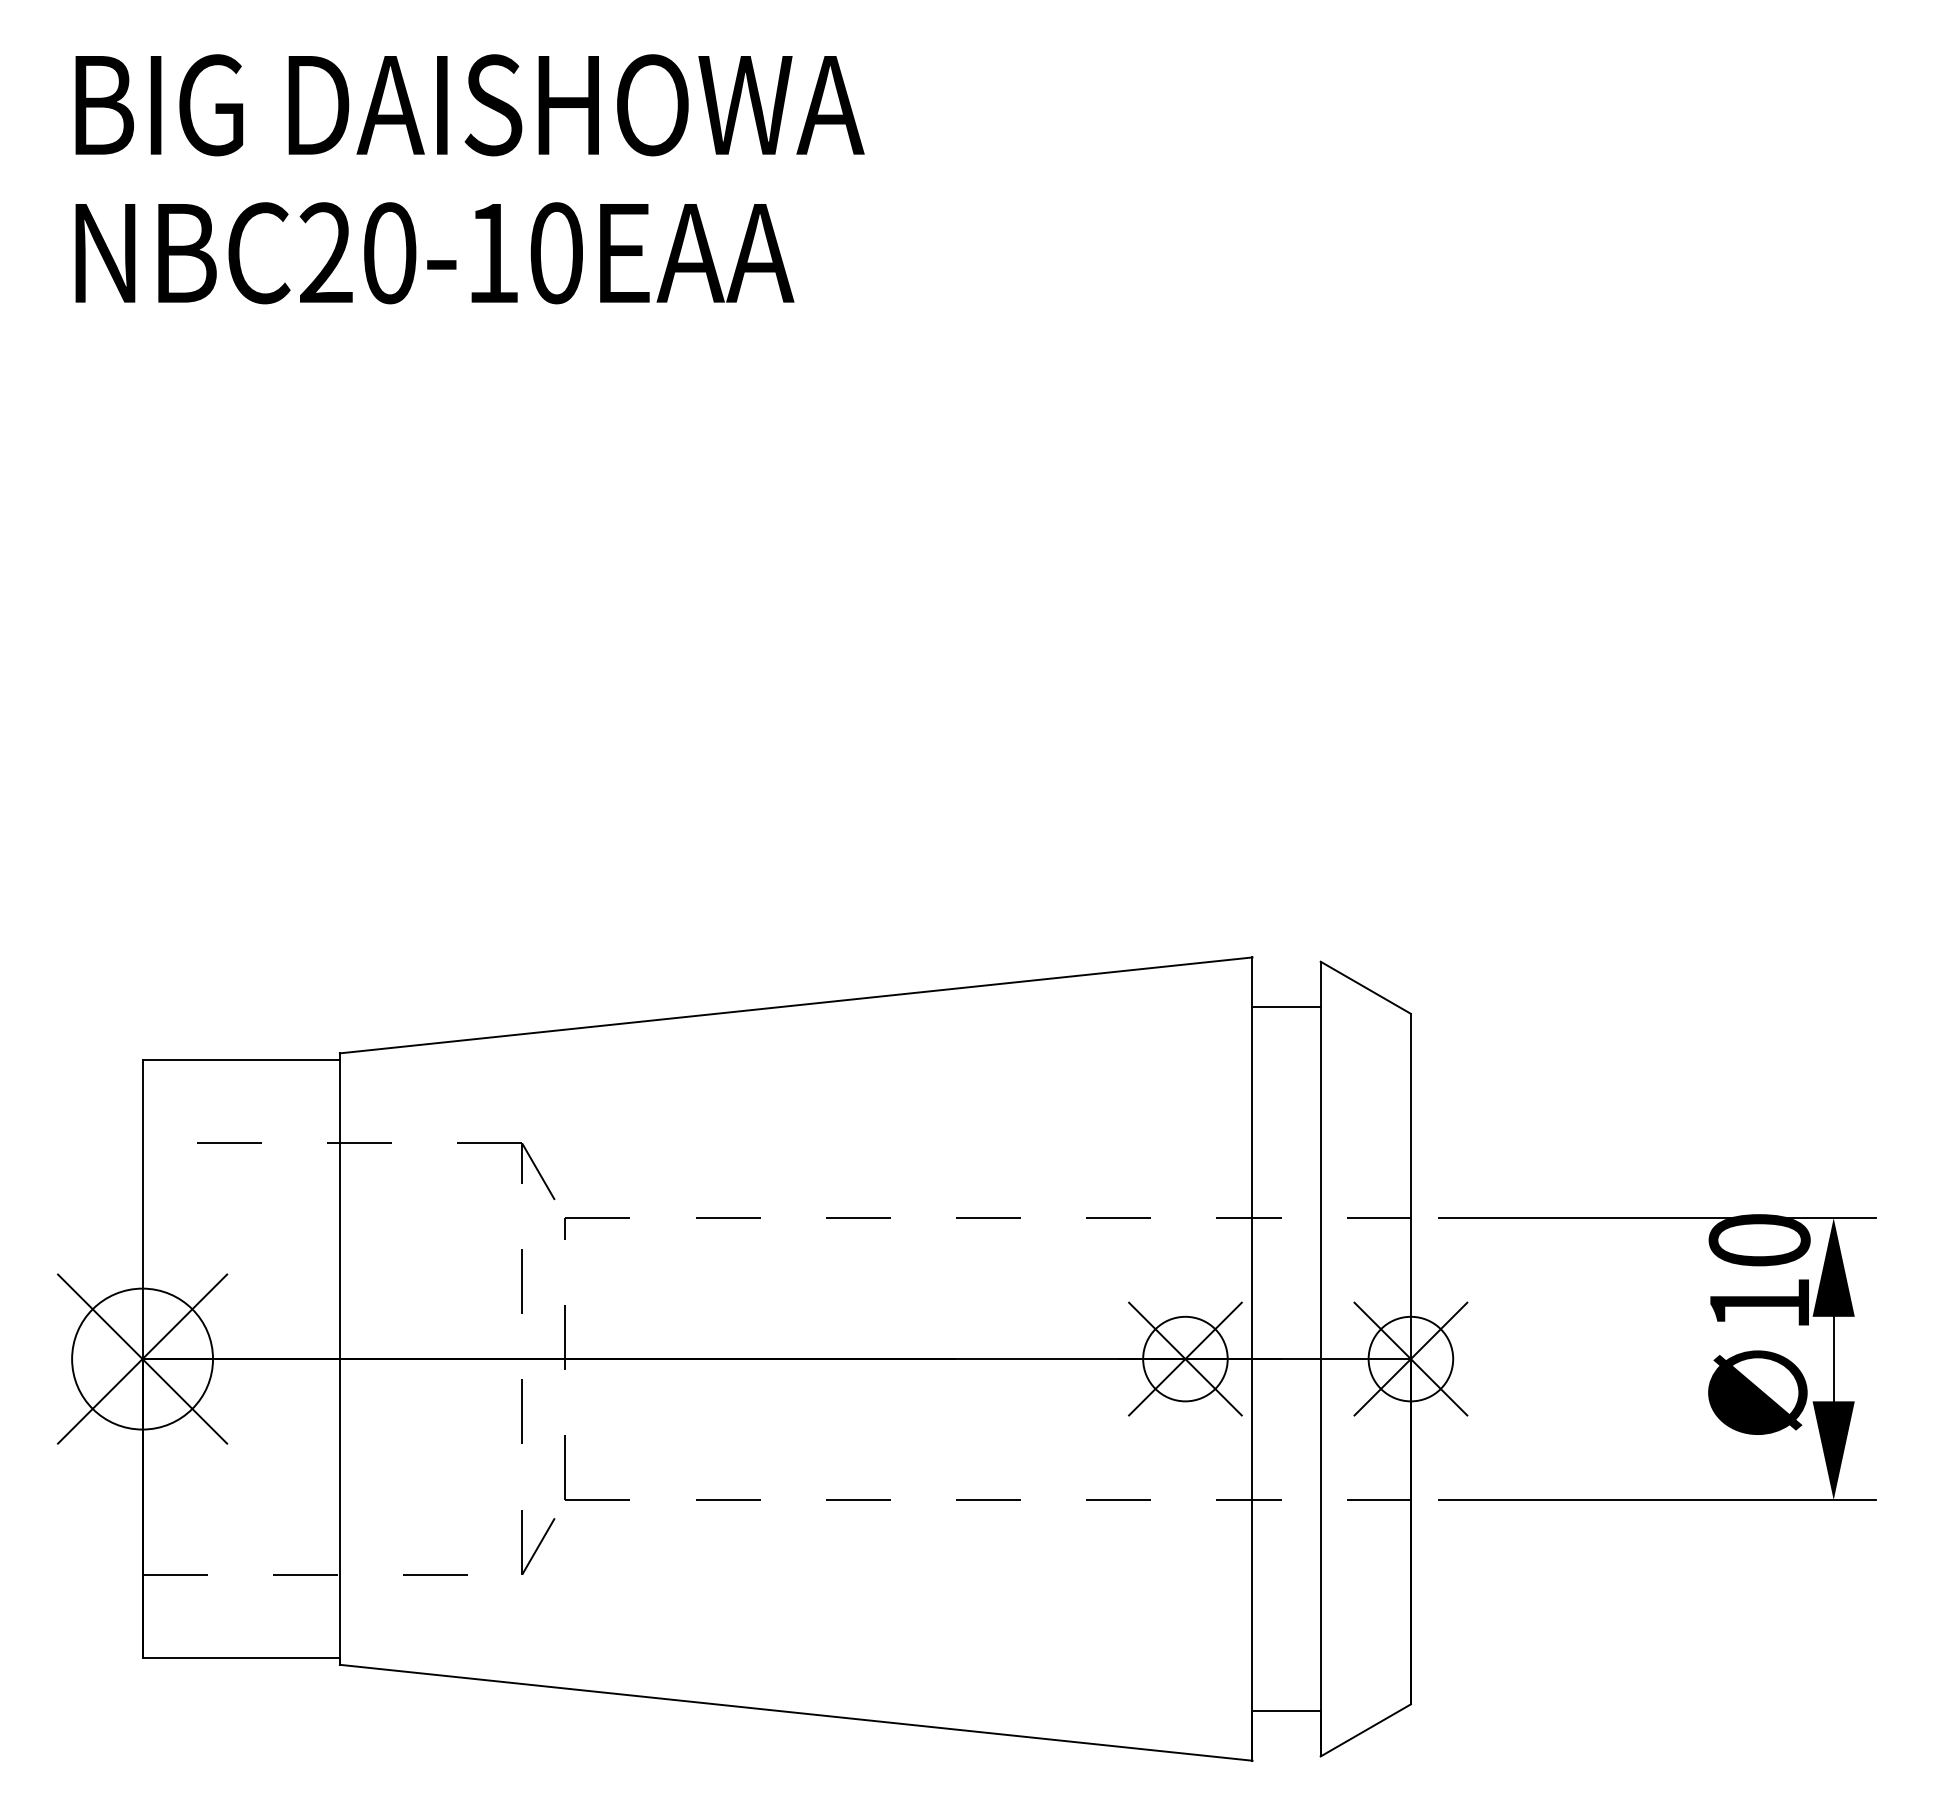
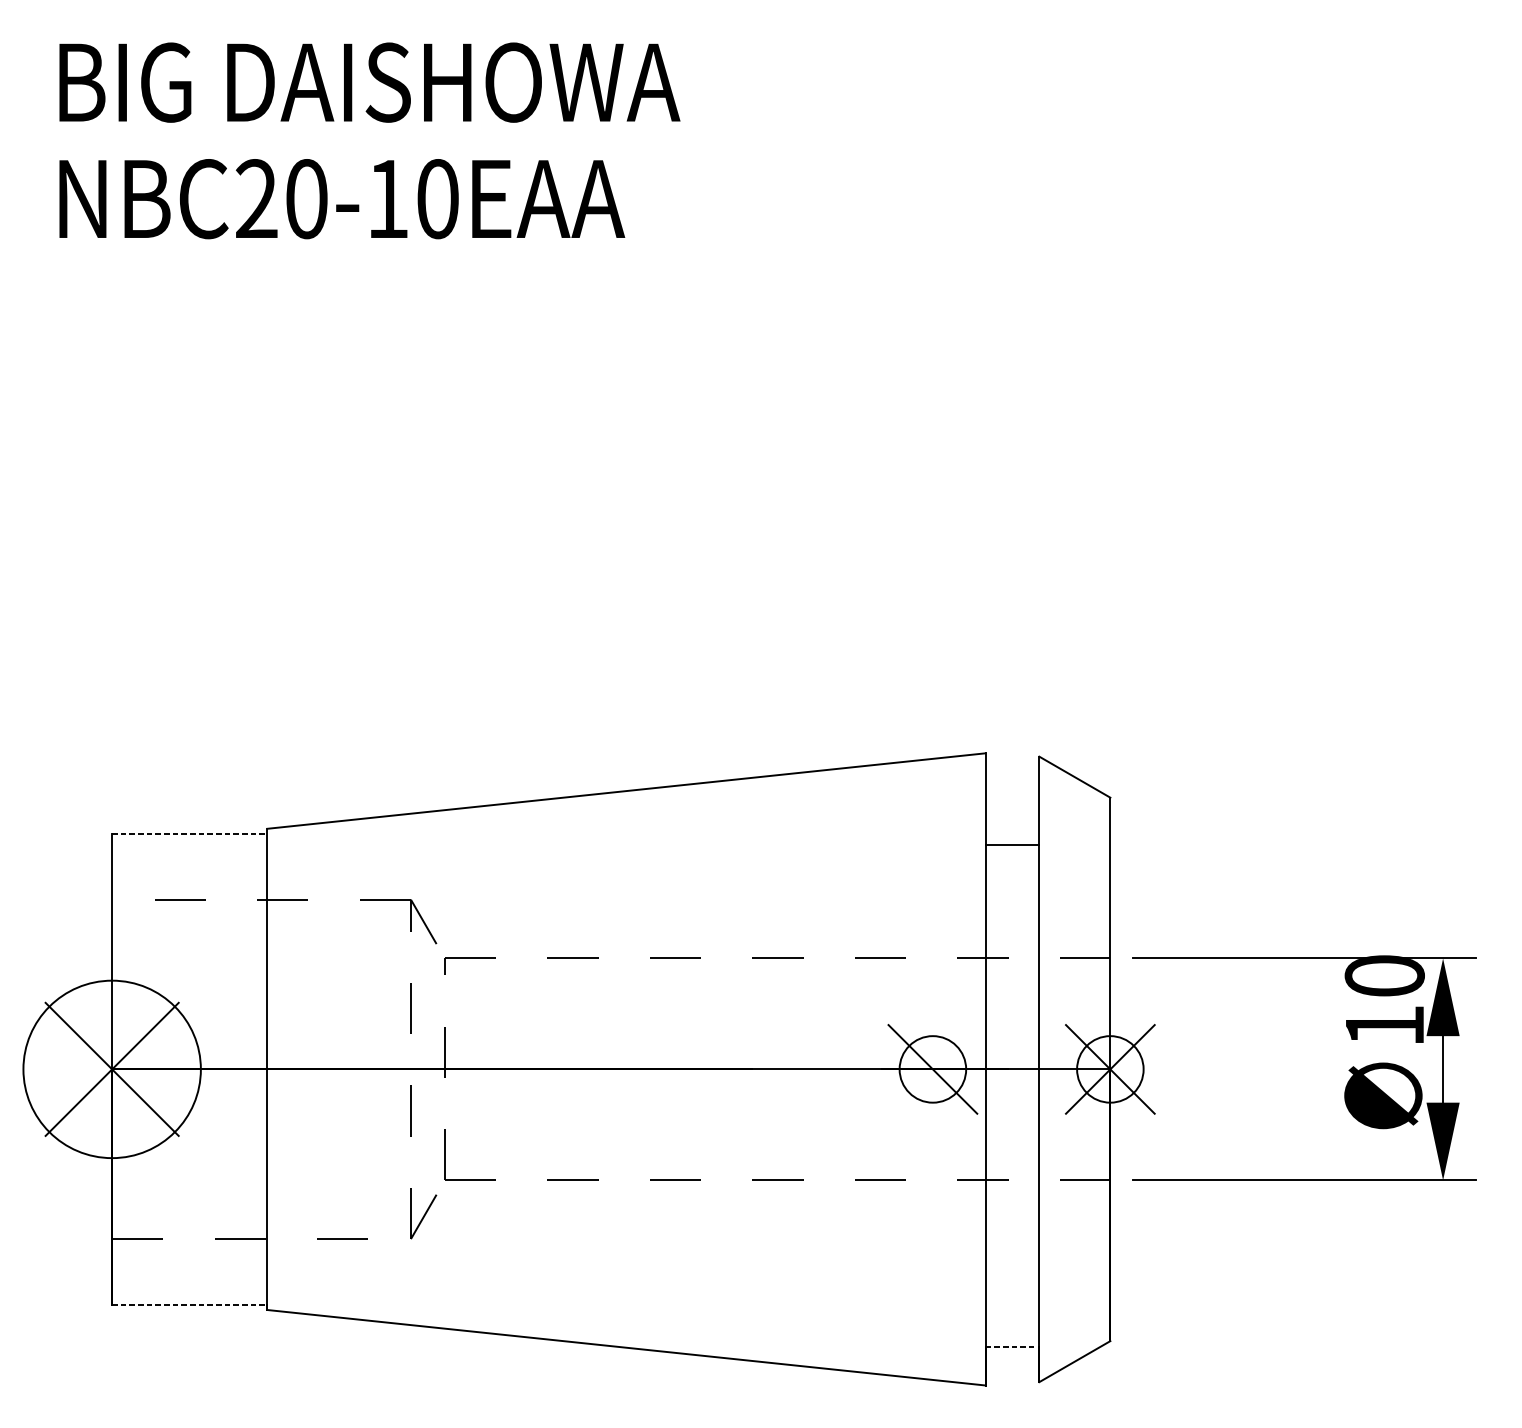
line: (1286, 1006) -> (1012, 844), moved
line: (241, 1060) -> (190, 834), solid -> dashed
circle: (142, 1358) -> (112, 1068), size x1.6
line: (1185, 1358) -> (932, 1068), removed
line: (241, 1657) -> (190, 1304), solid -> dashed
line: (1287, 1711) -> (1013, 1346), solid -> dashed

